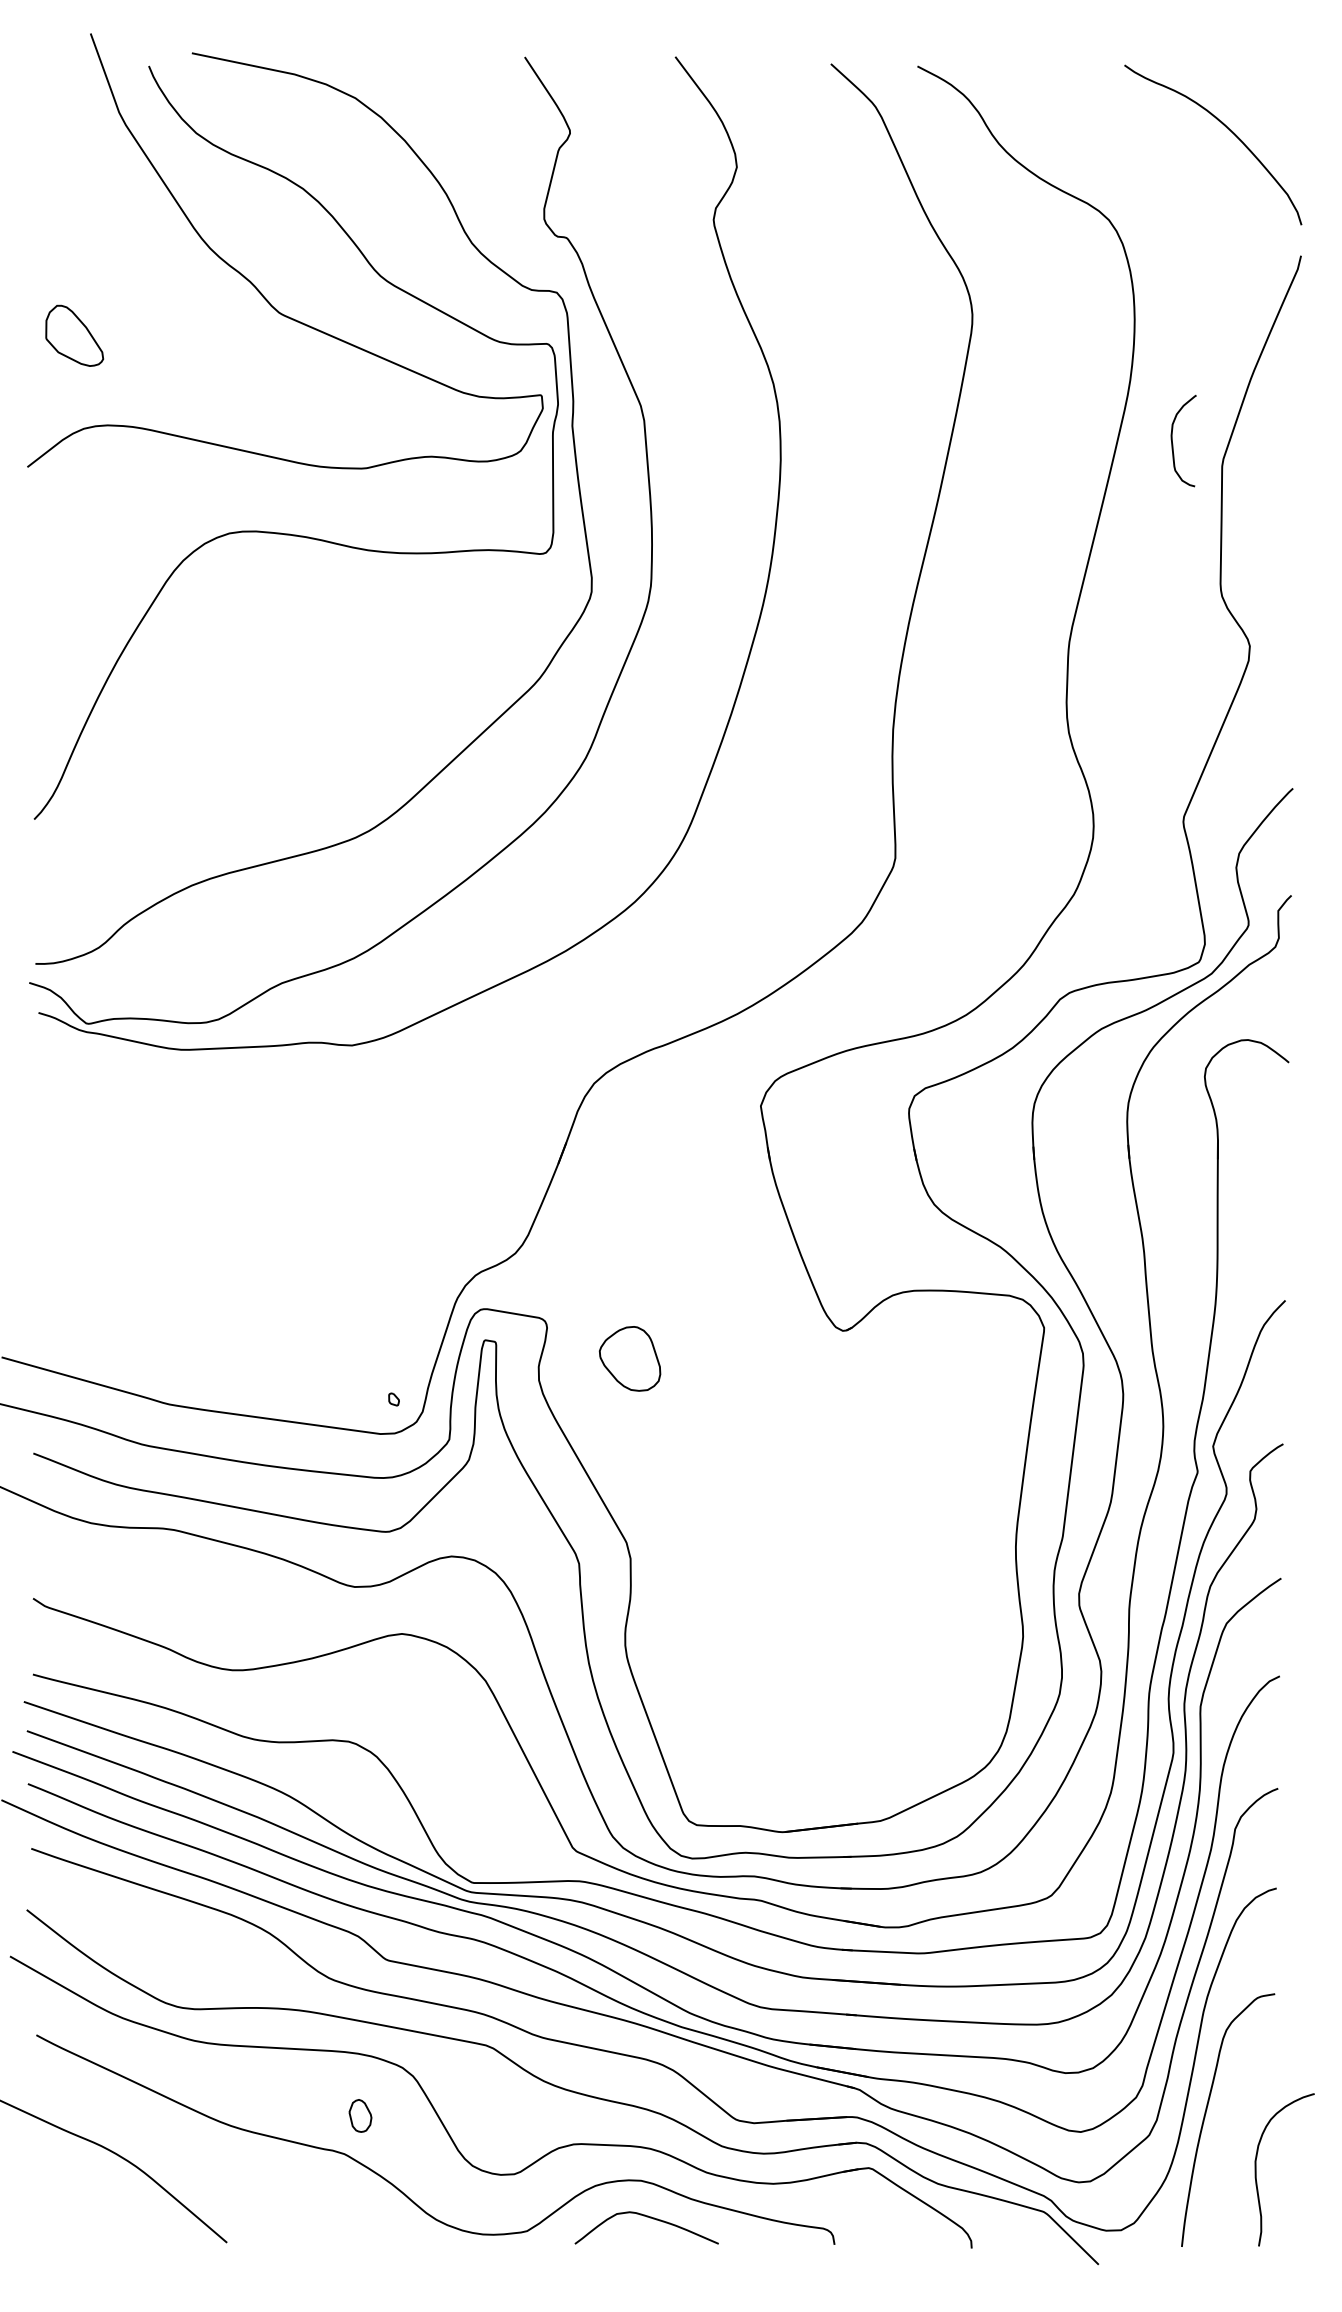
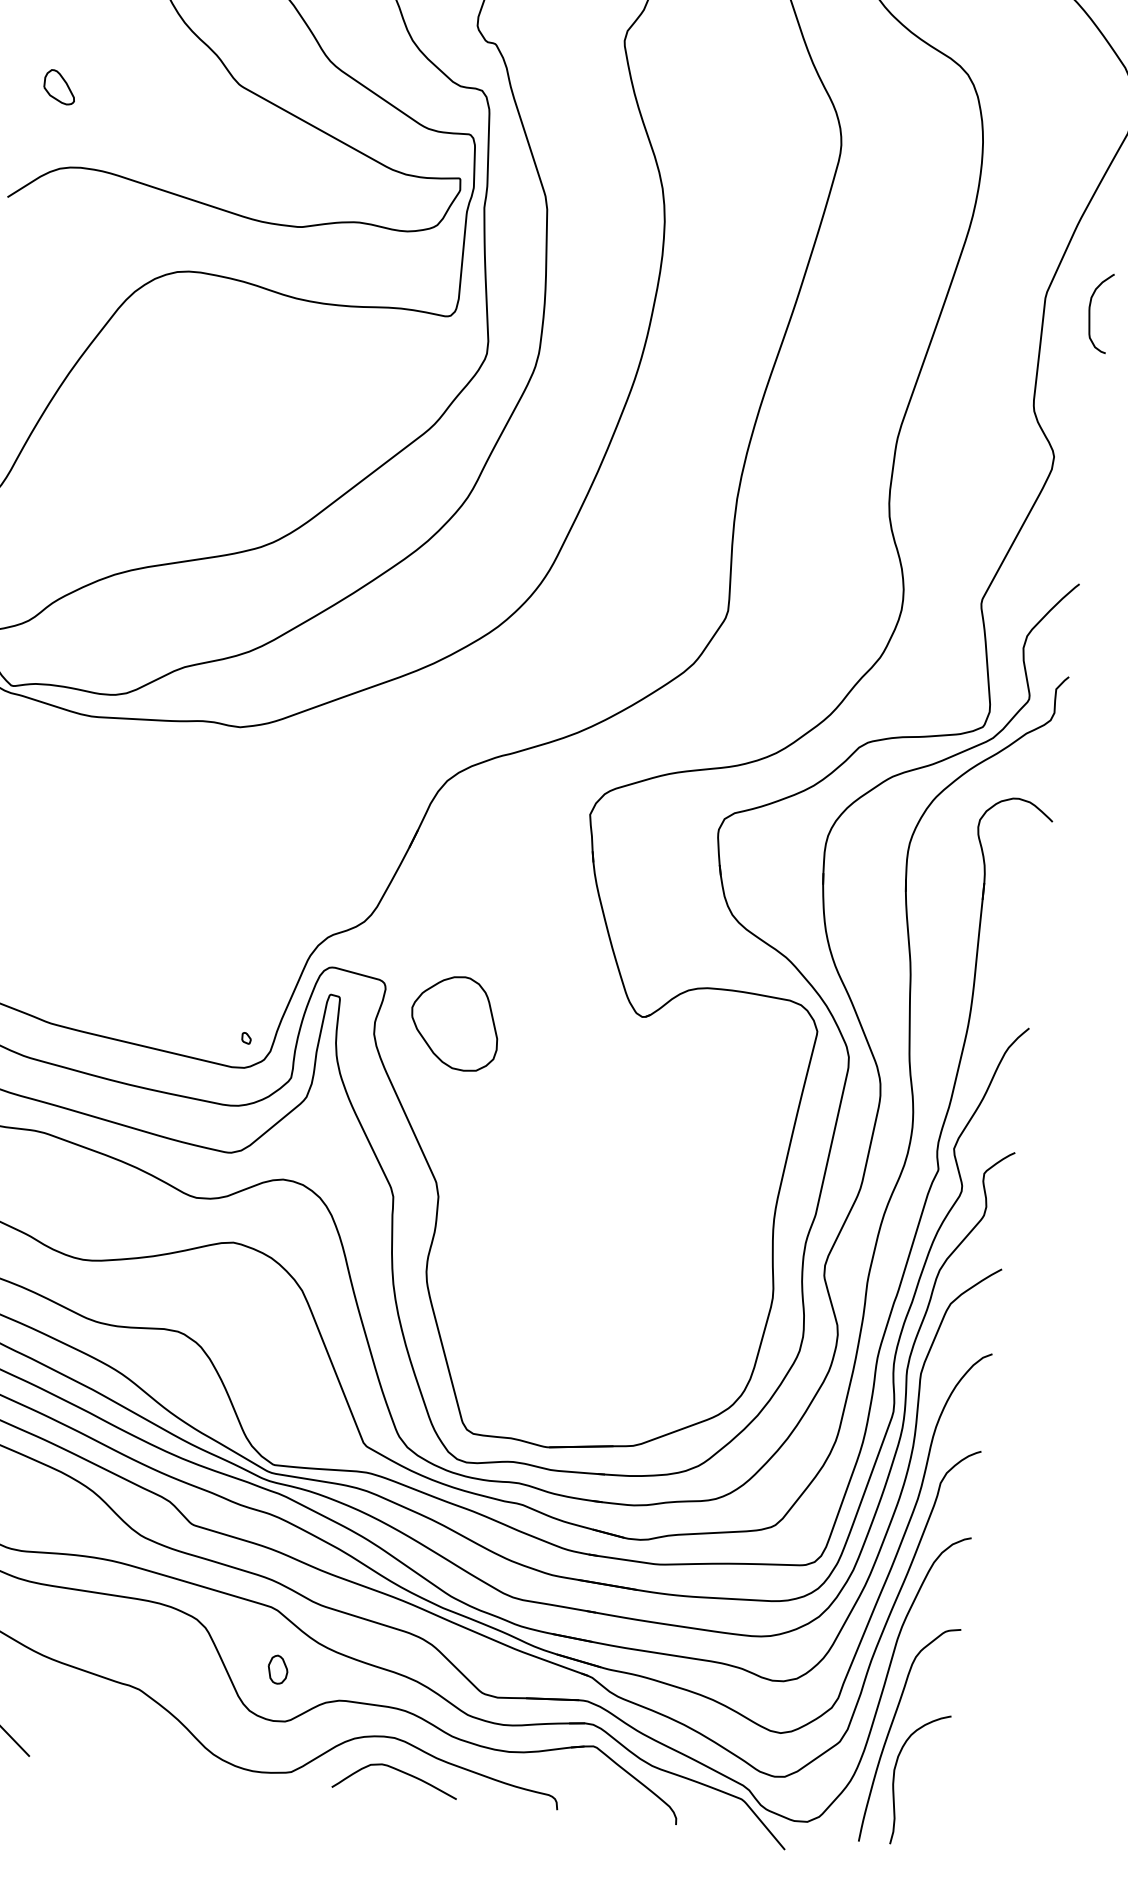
part: (74, 335) -> (59, 86), size x0.62
curve: (1173, 443) -> (1090, 314), moved
part: (629, 1358) -> (454, 1022), size x1.67
part: (360, 2115) -> (278, 1669), moved
curve: (1256, 2169) -> (894, 1777), moved

